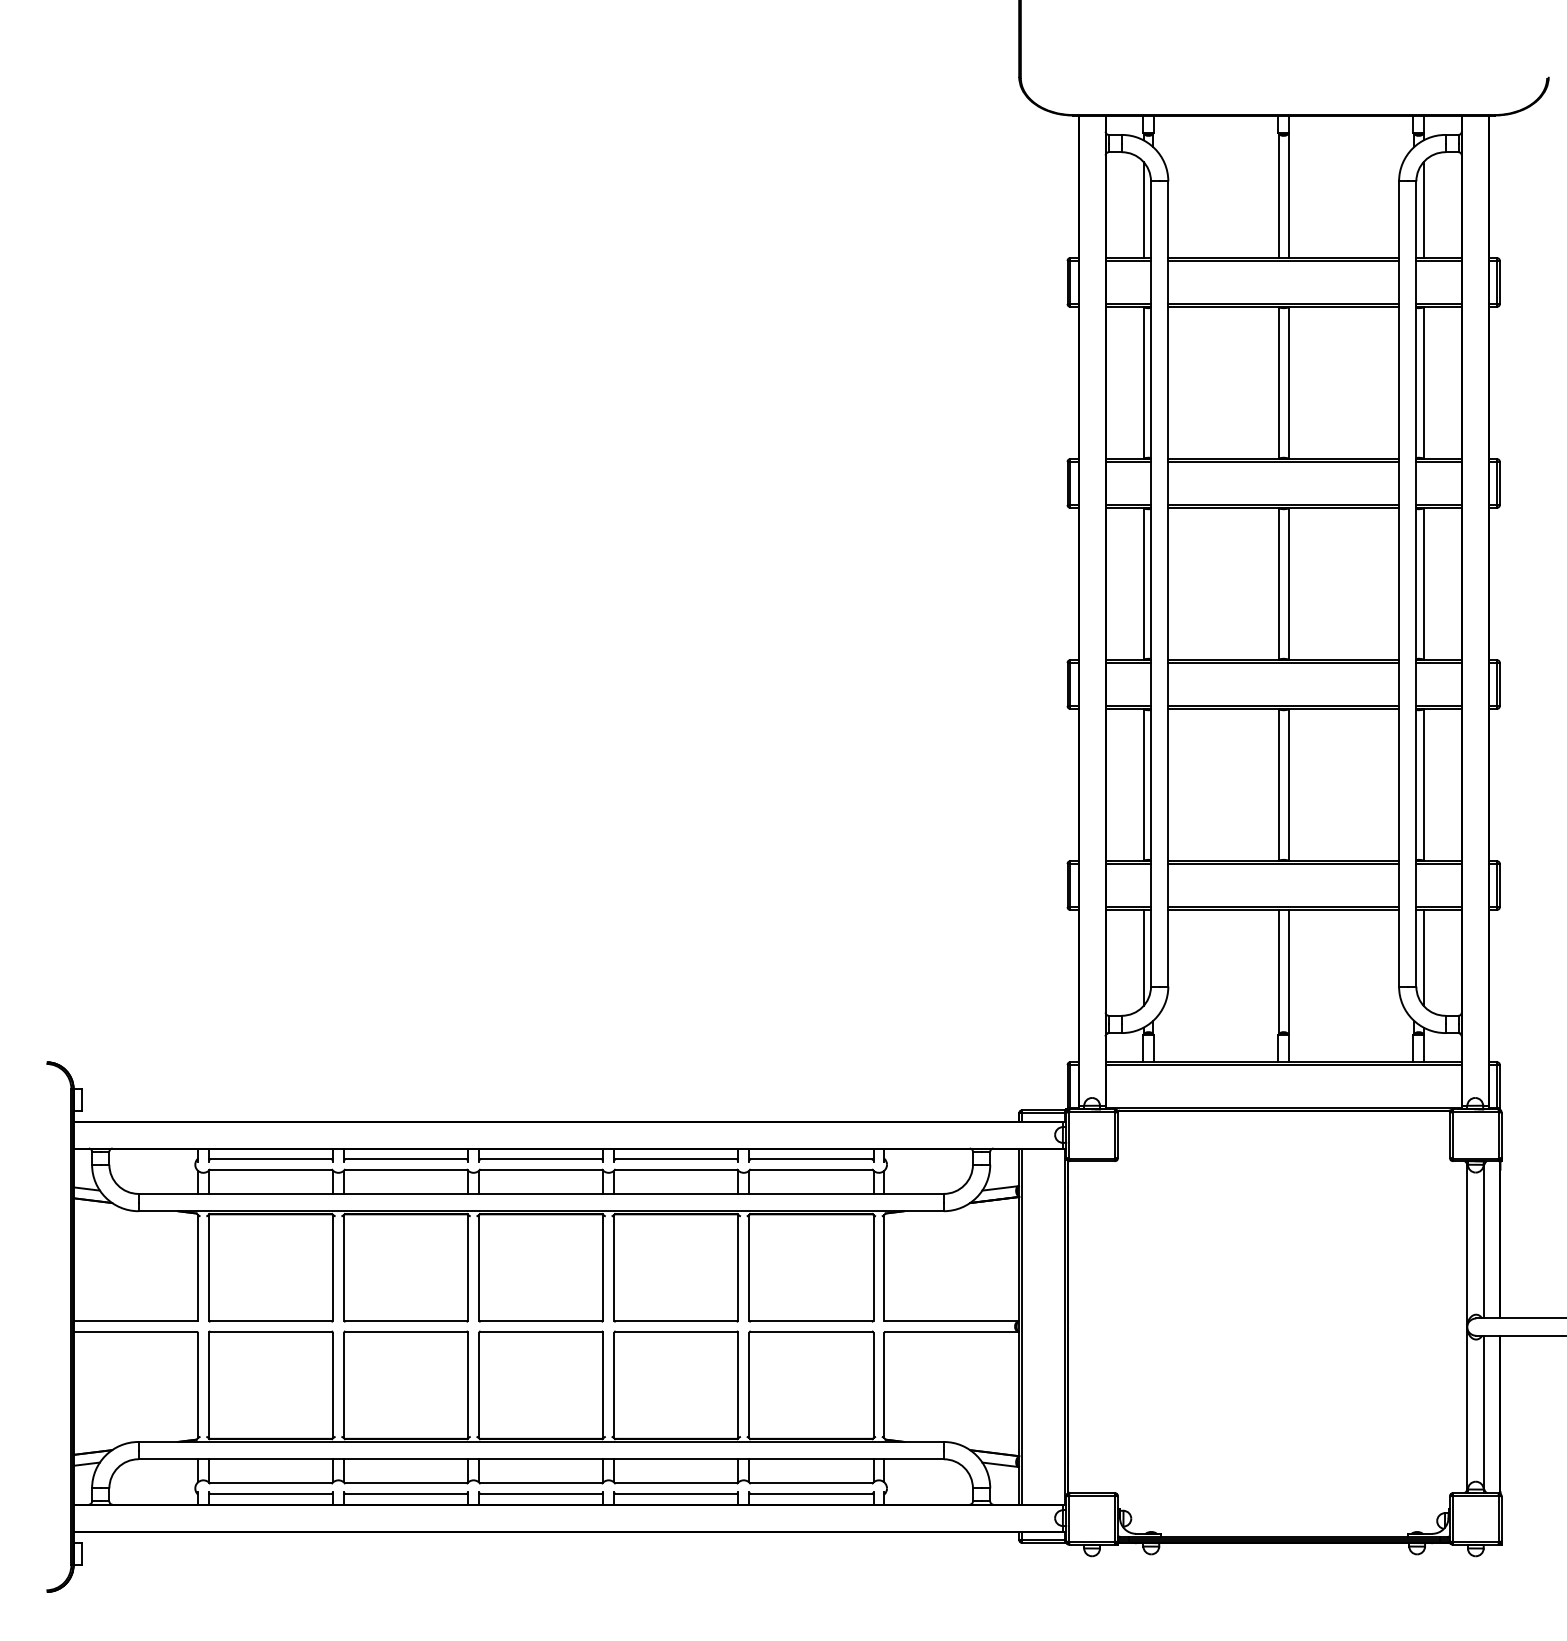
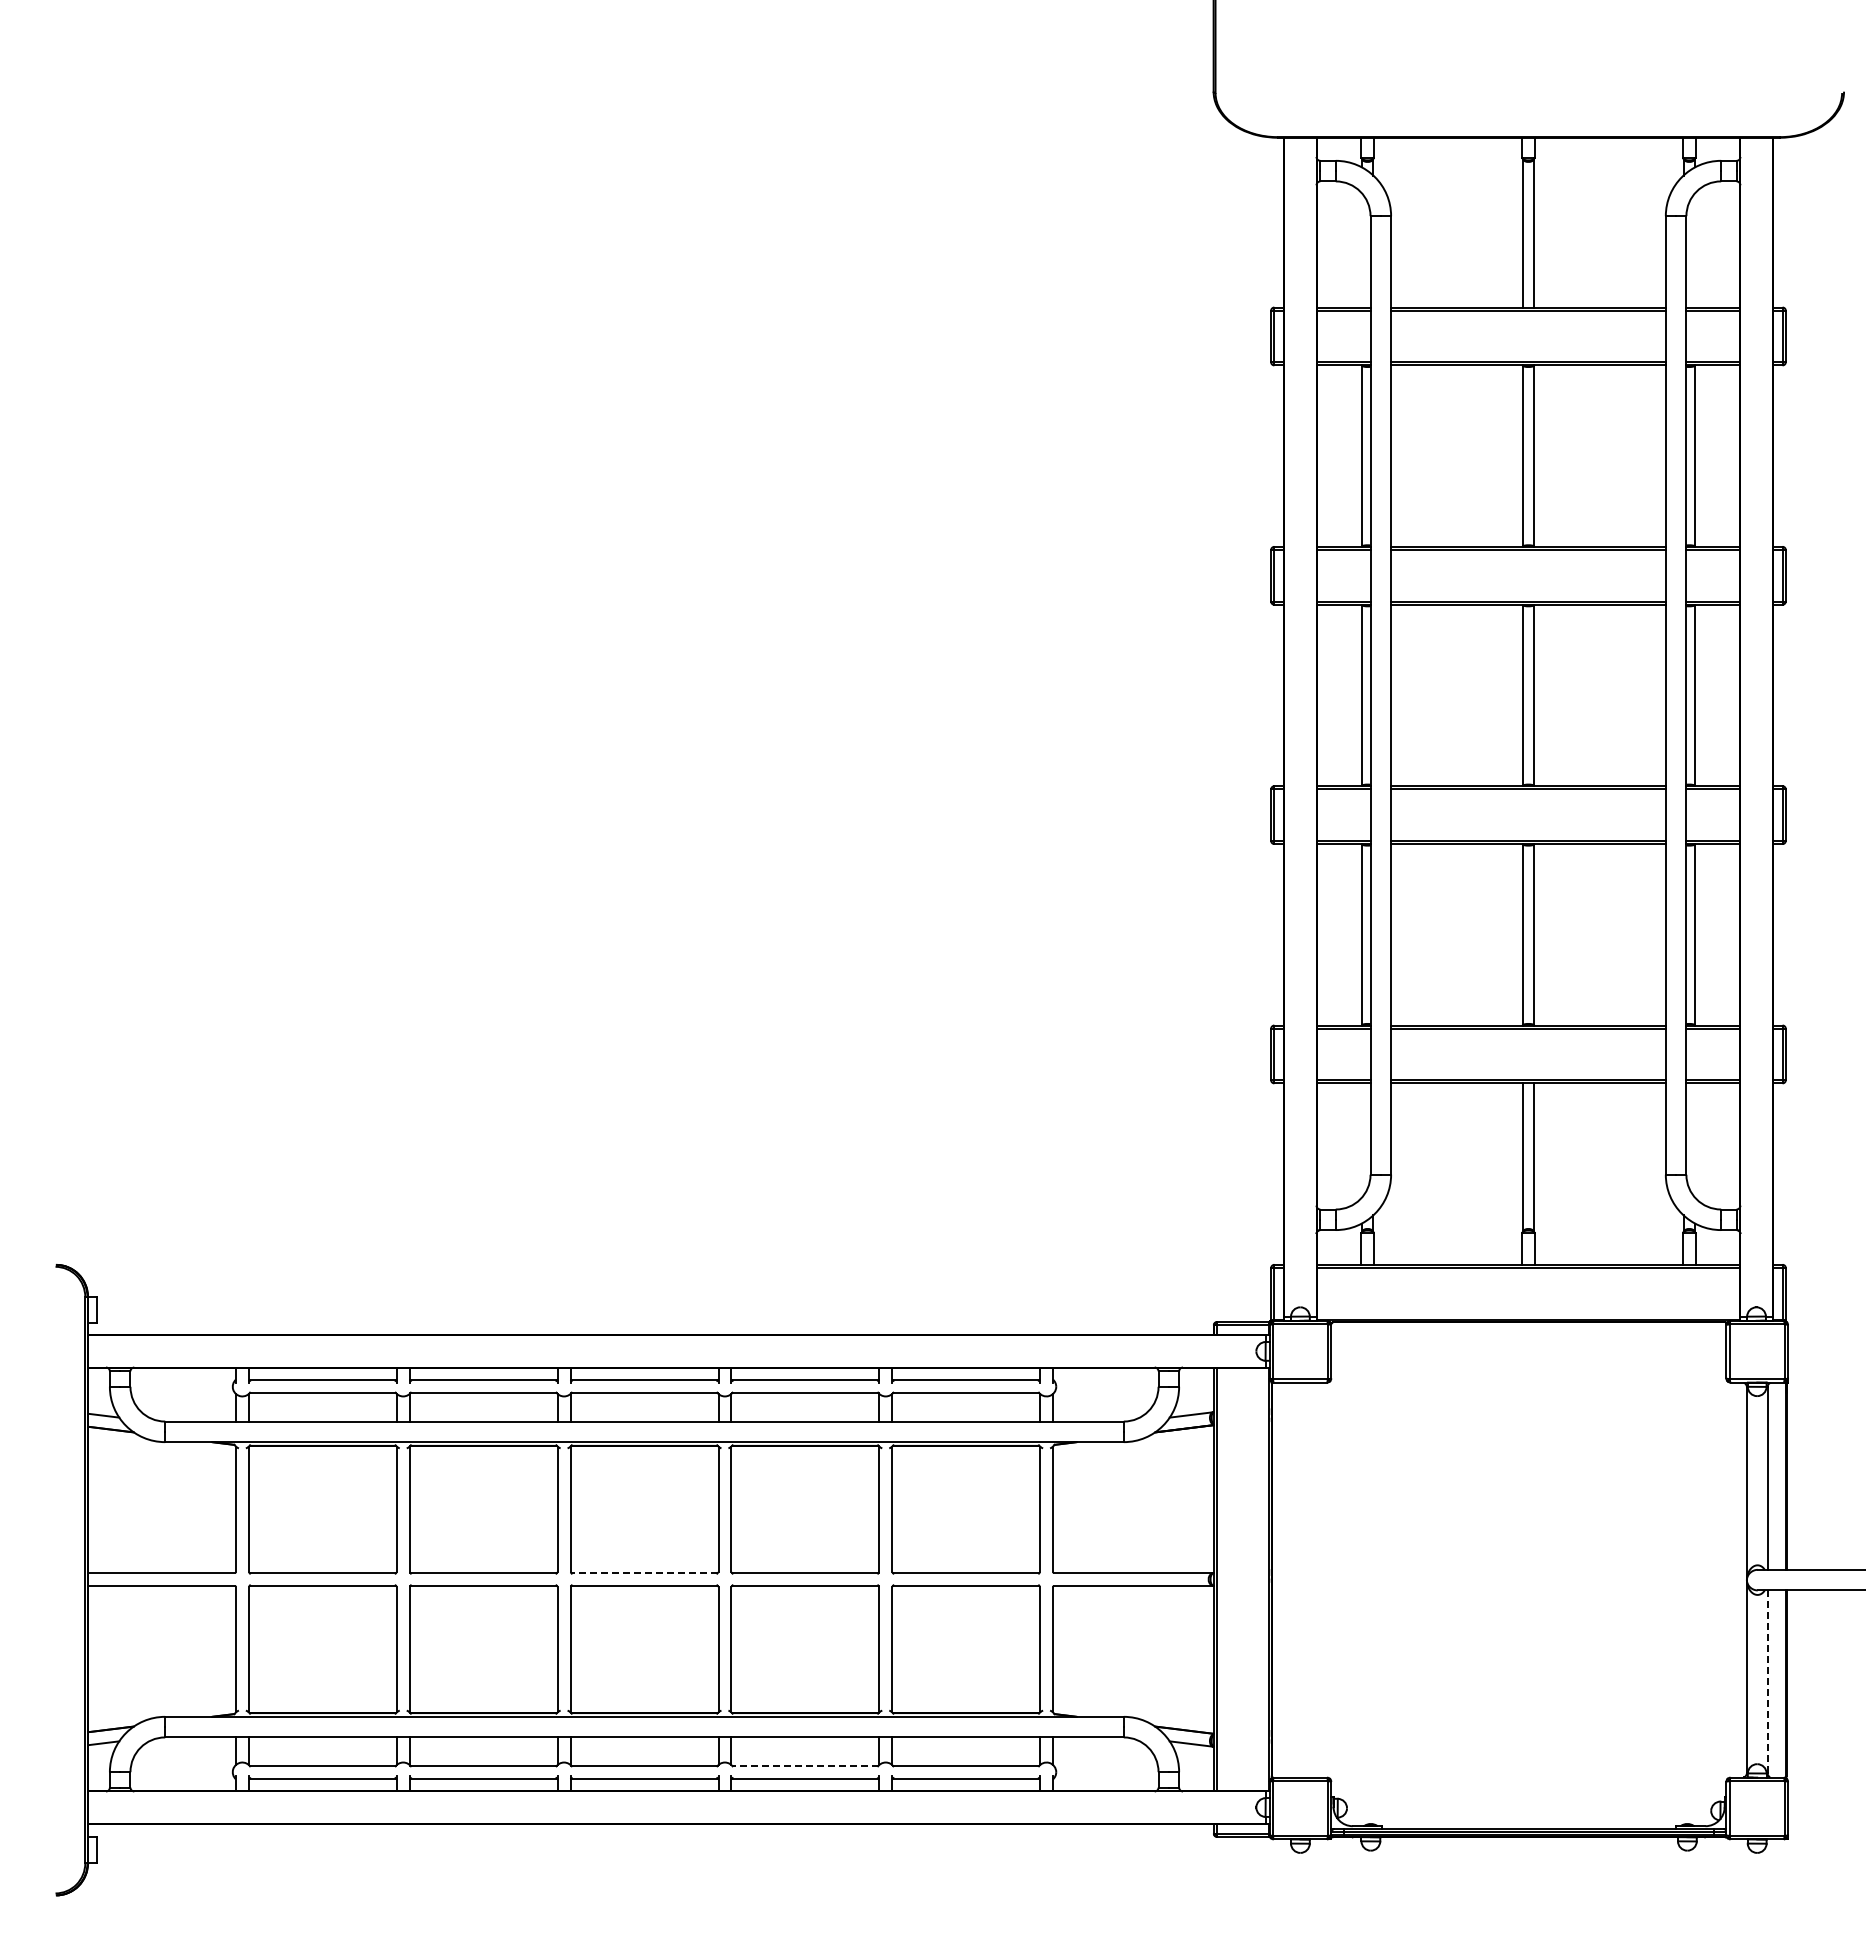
line: (1143, 210) -> (1361, 250), removed
line: (1424, 210) -> (1695, 250), removed
line: (1143, 957) -> (1361, 1140), removed
line: (1424, 957) -> (1695, 1140), removed
line: (540, 1321) -> (643, 1573), solid -> dashed
line: (1484, 1412) -> (1767, 1681), solid -> dashed
line: (675, 1482) -> (804, 1765), solid -> dashed

